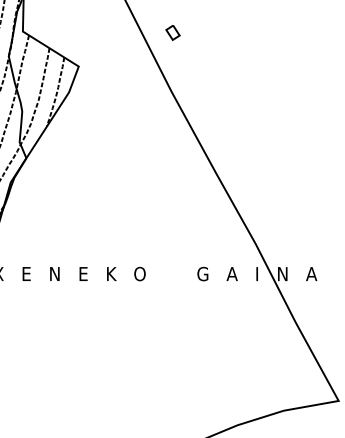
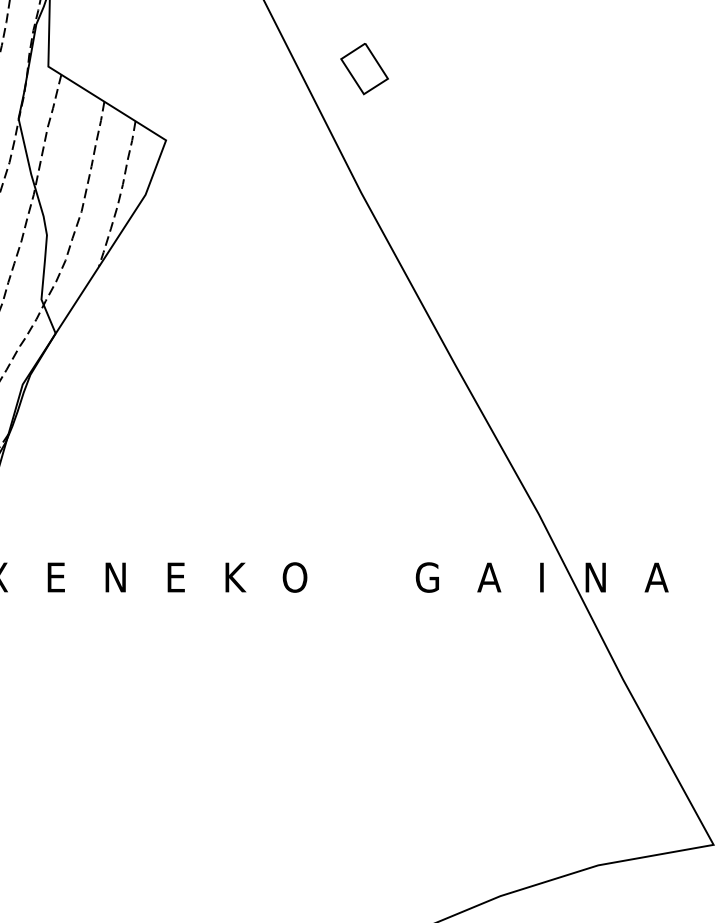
part: (172, 32) -> (363, 68), size x1.67

